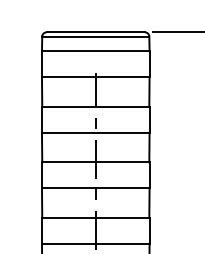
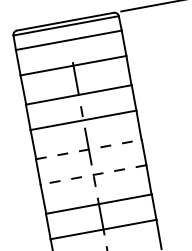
line: (95, 162) -> (88, 149), solid -> dashed
line: (95, 188) -> (93, 175), solid -> dashed

